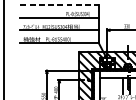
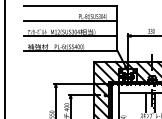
line: (59, 5) -> (70, 6), dashed -> solid

